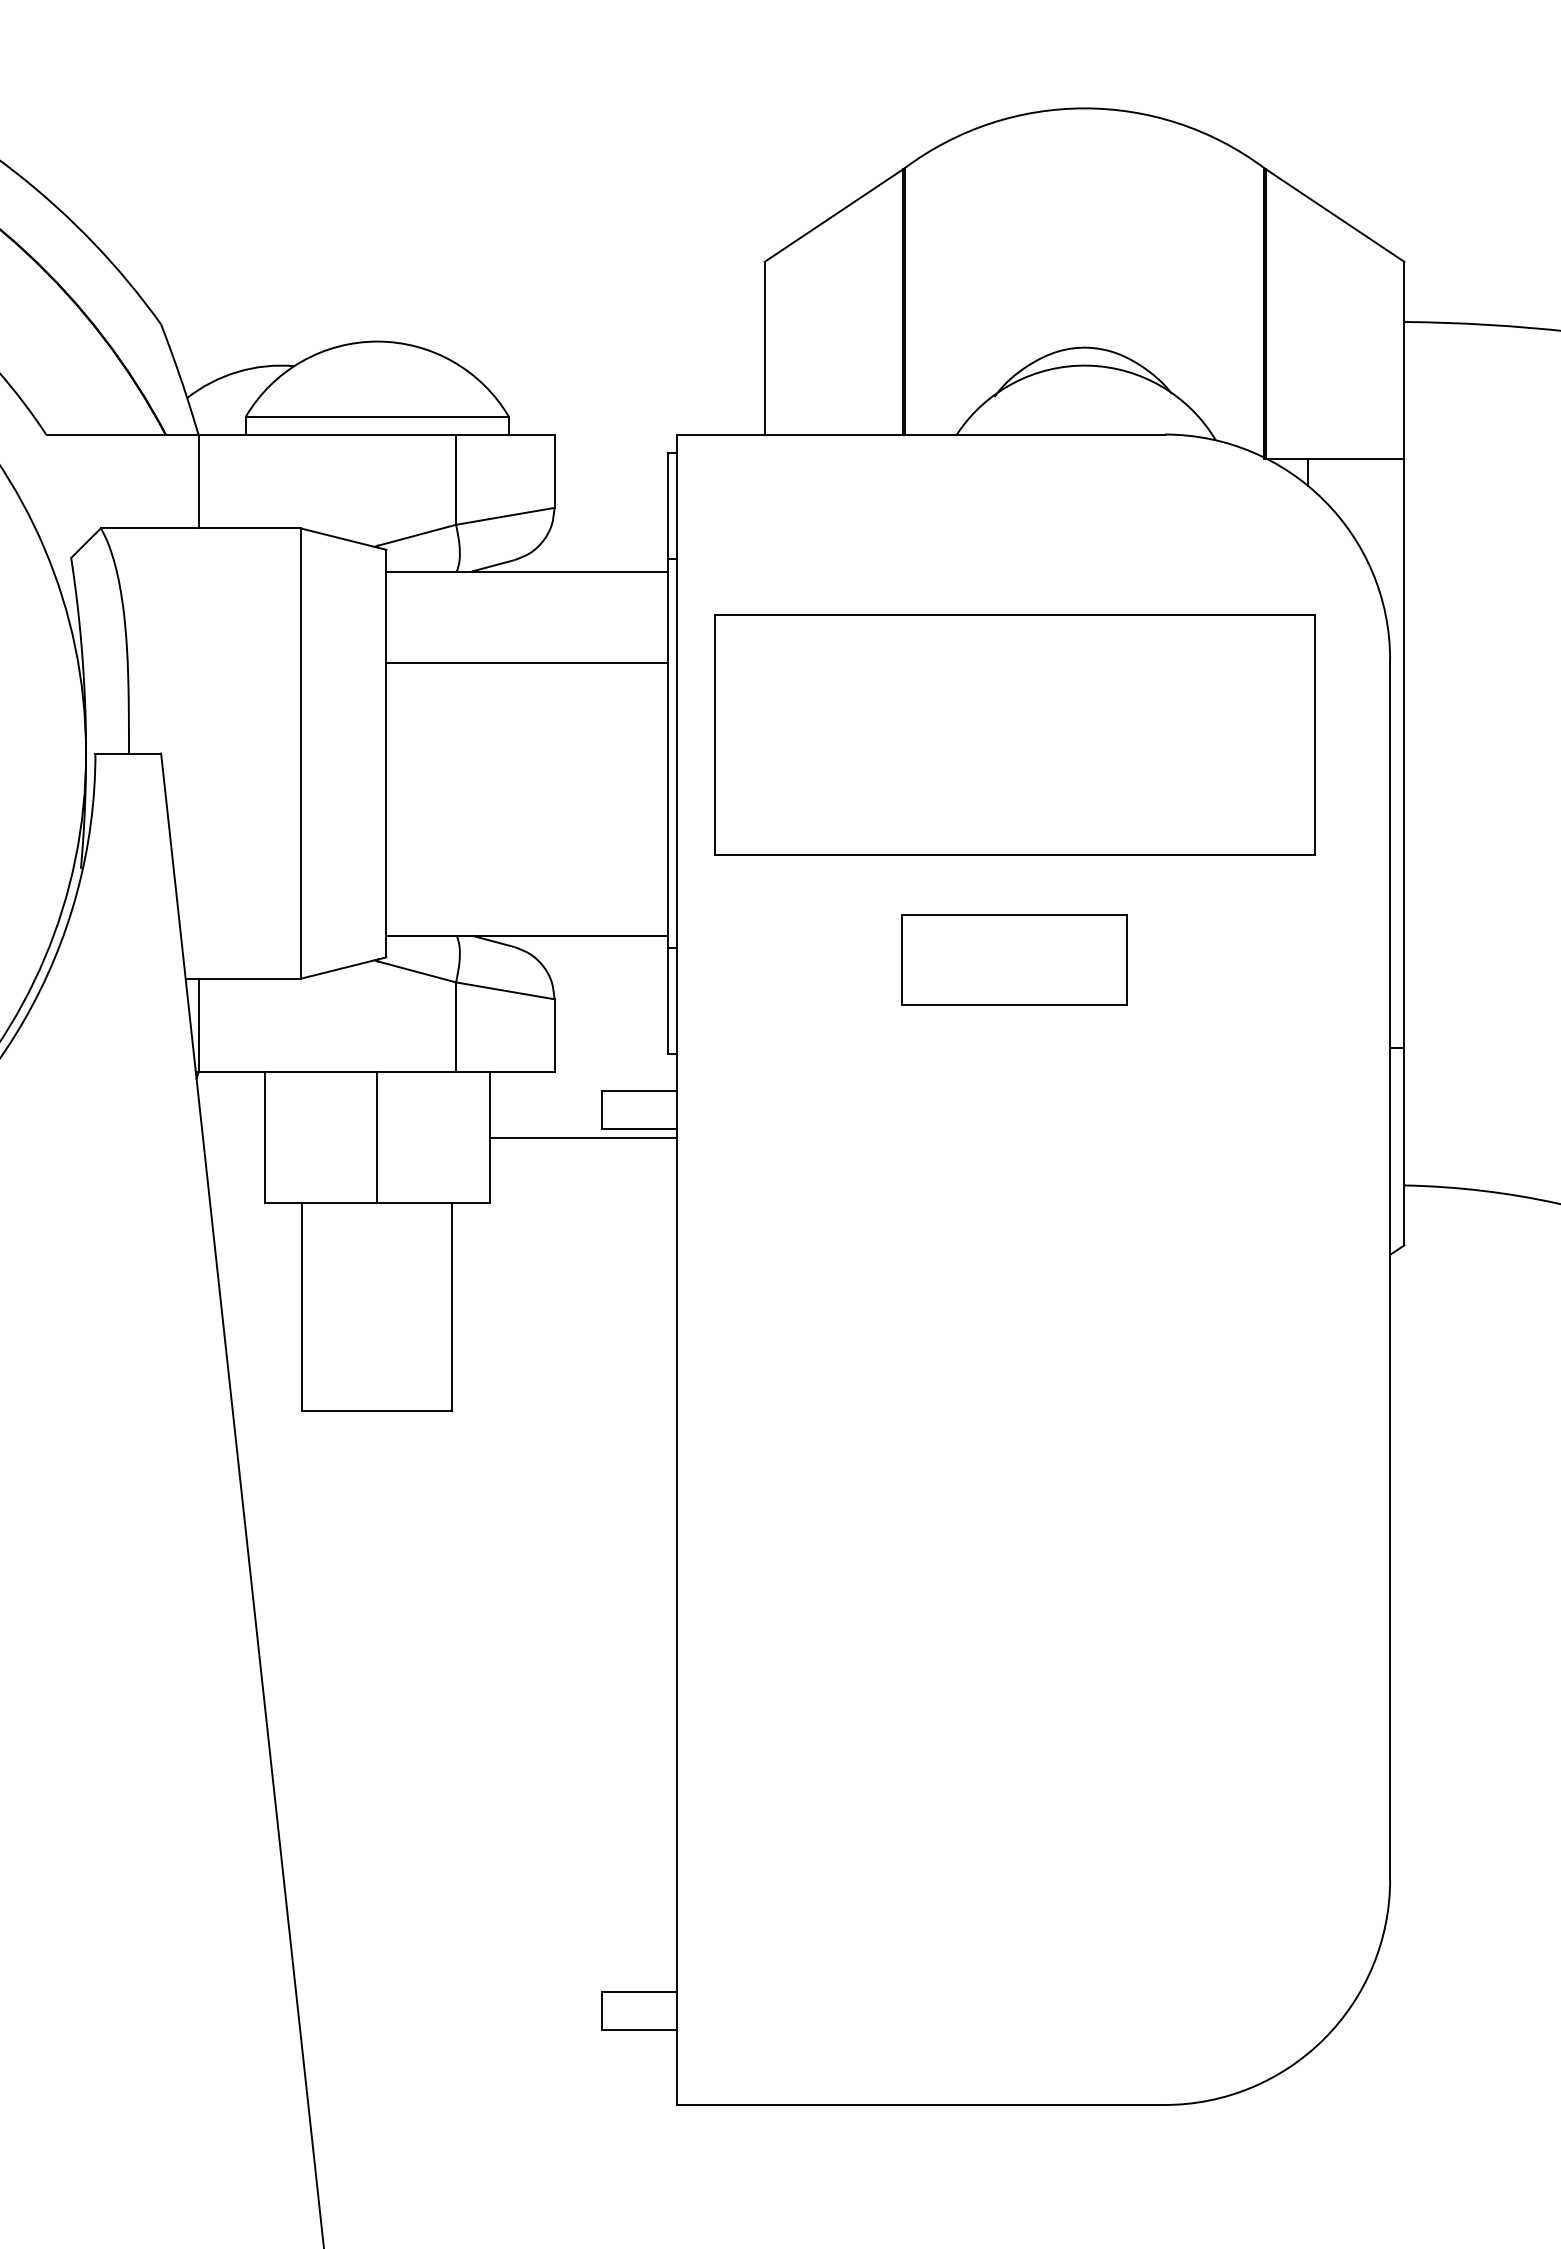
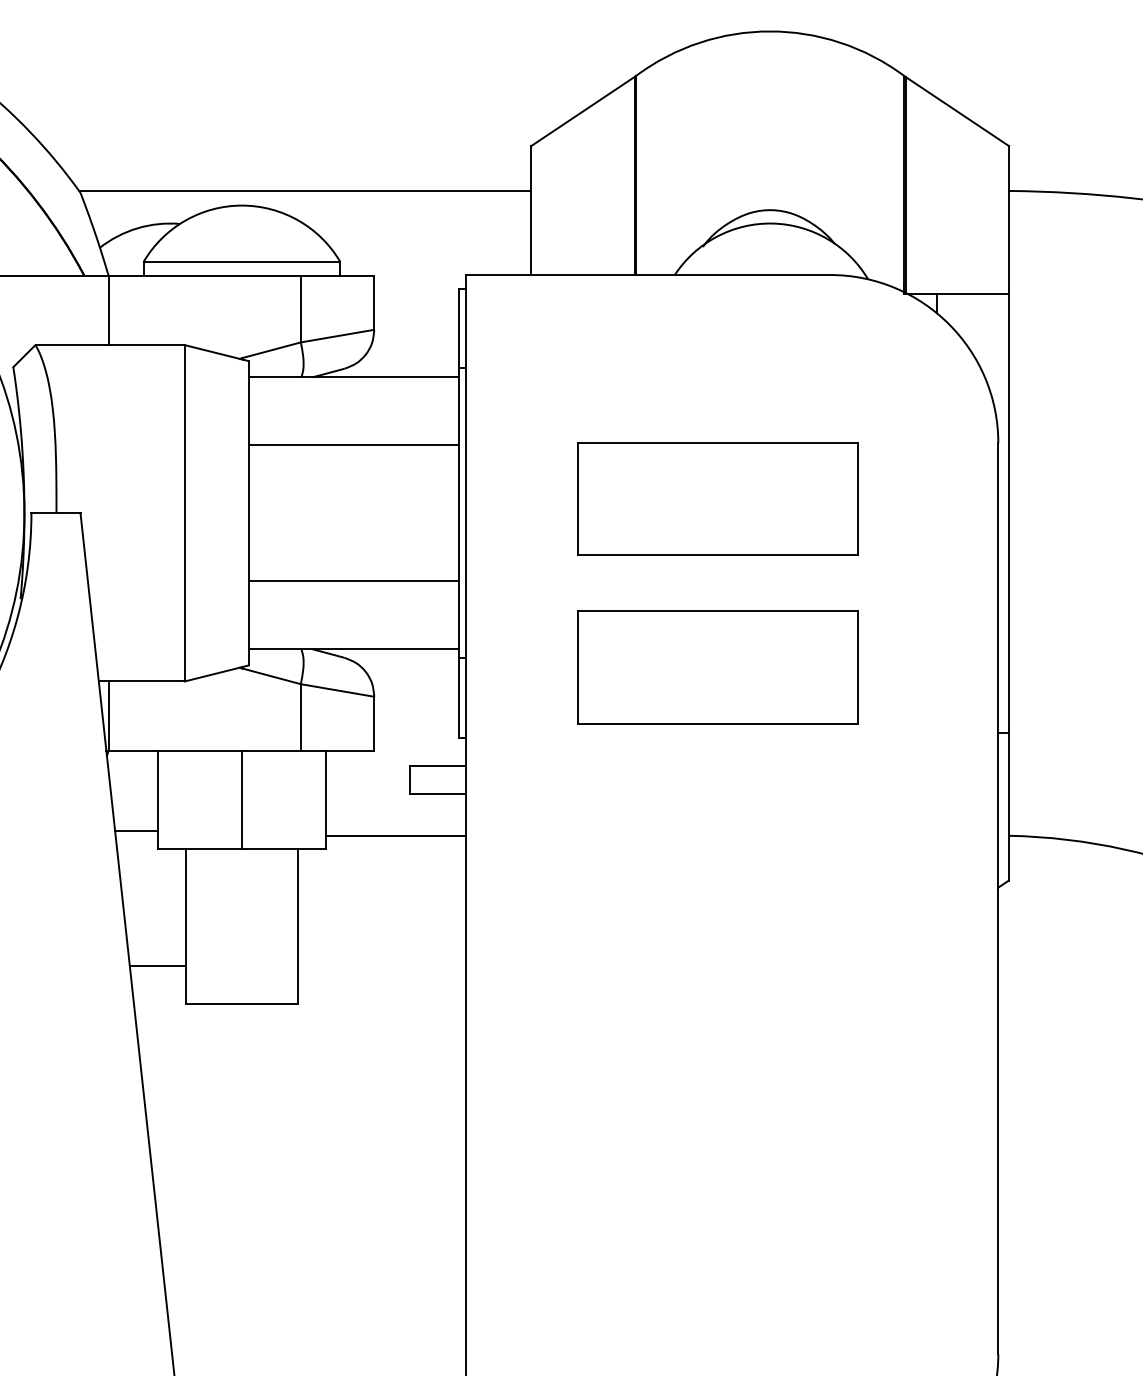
line: (461, 321) -> (304, 190), added
part: (1014, 734) -> (717, 499), size x0.62
line: (526, 844) -> (353, 581), added
part: (1014, 959) -> (717, 667), size x1.67
line: (582, 1138) -> (395, 835), moved
line: (235, 1179) -> (136, 831), added
line: (264, 1360) -> (157, 966), added

